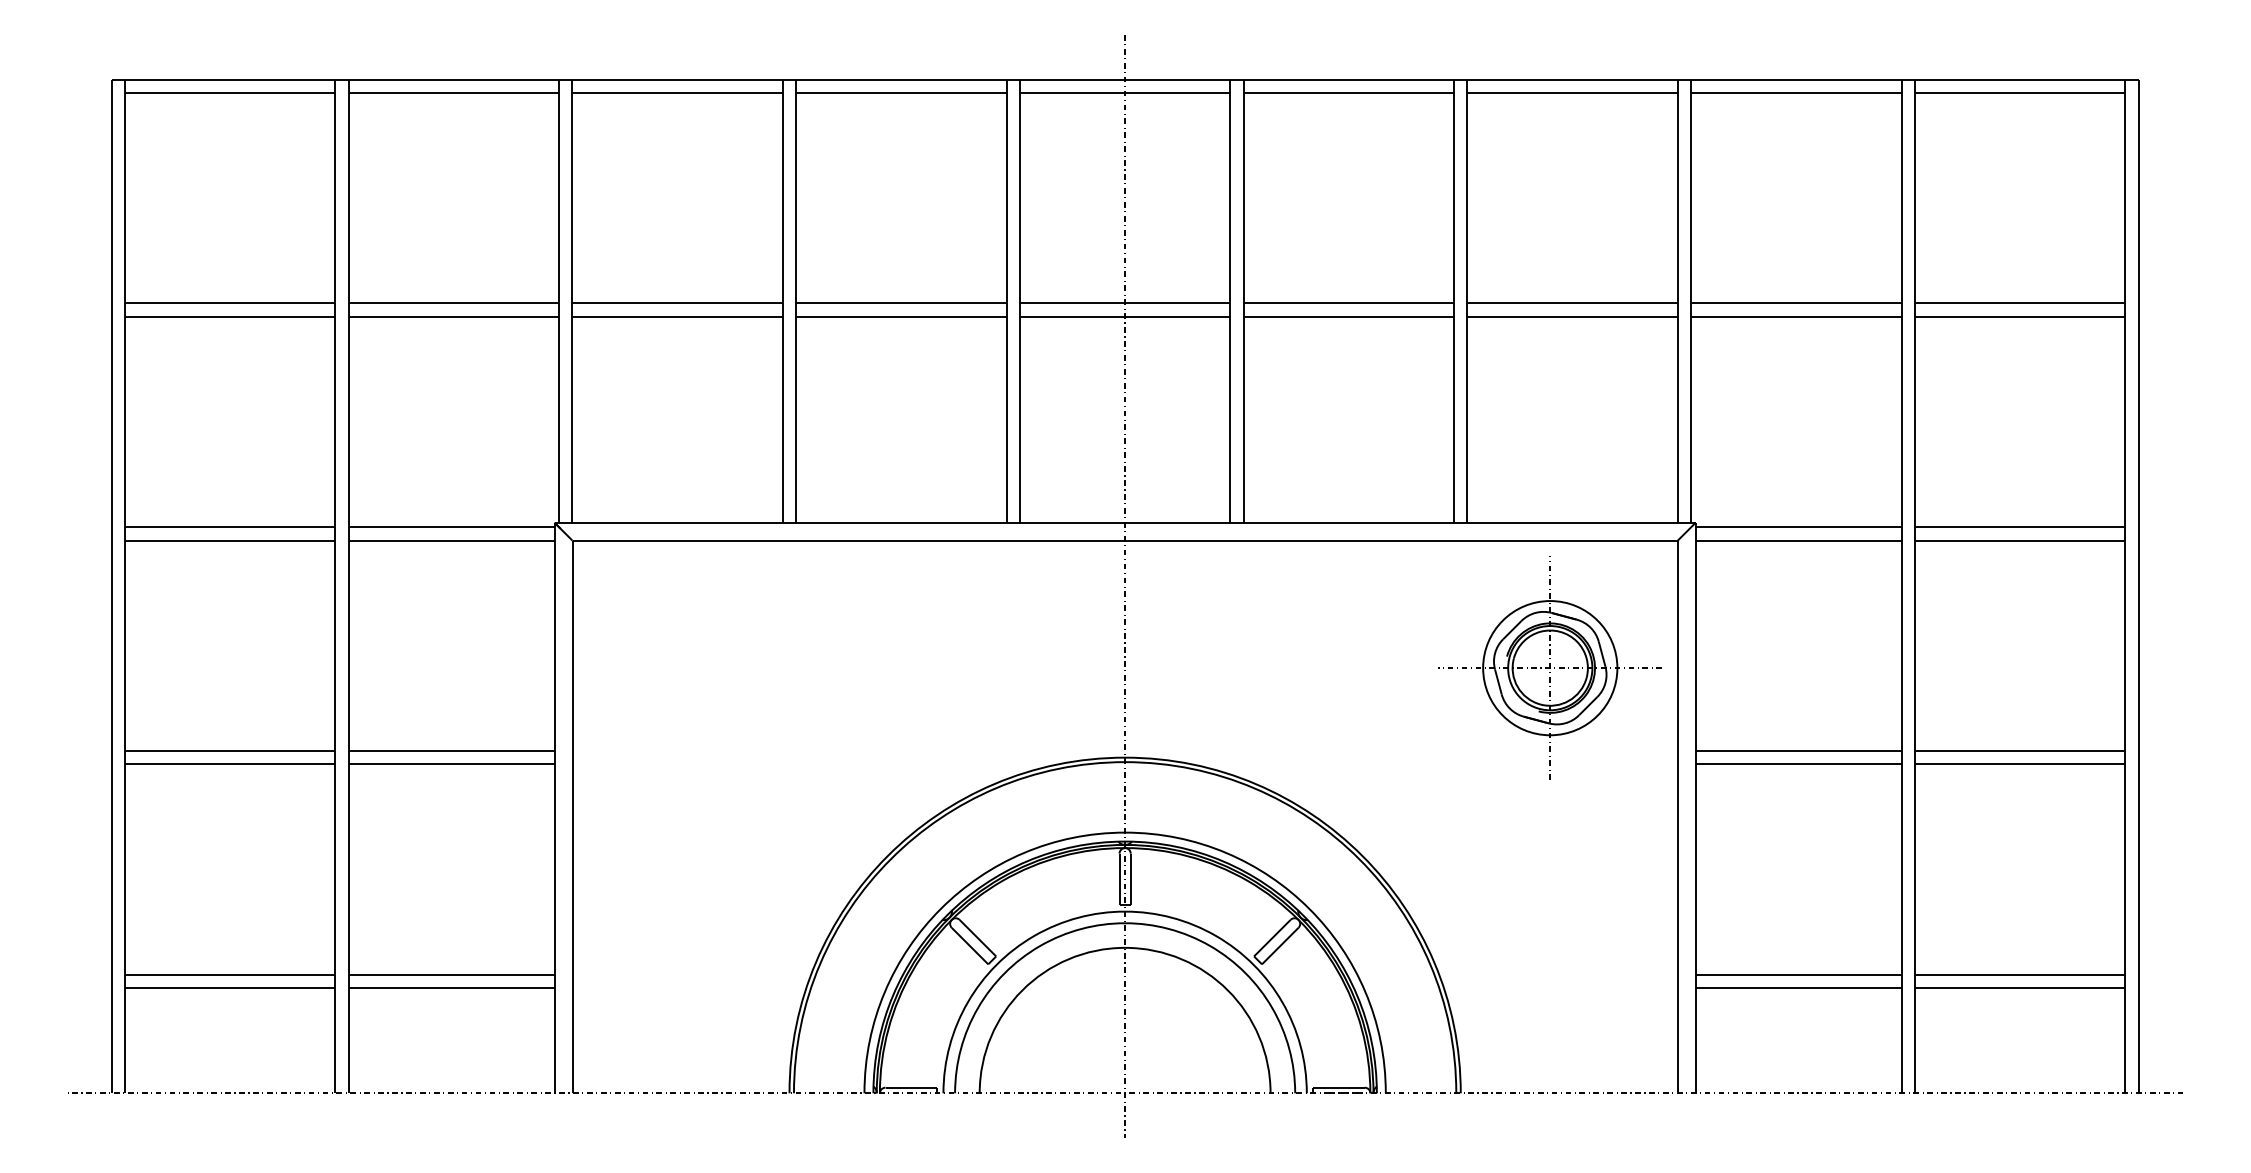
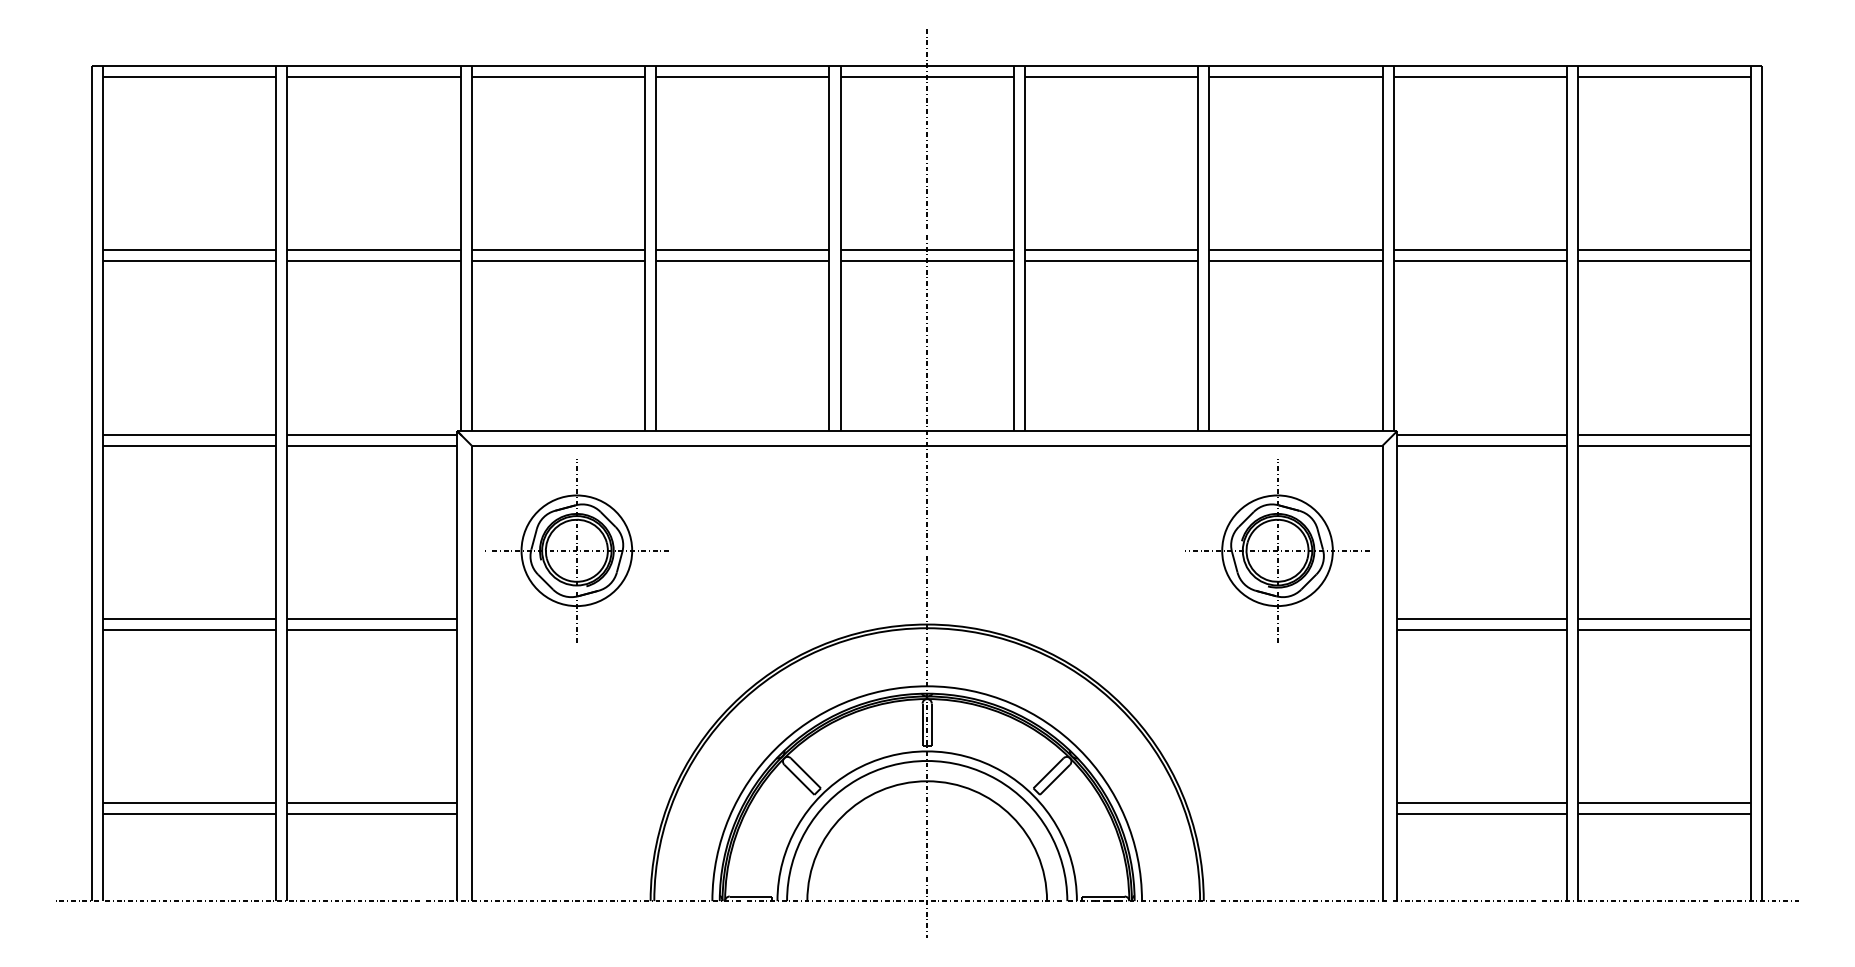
part: (699, 667) -> (576, 550), added

